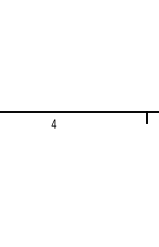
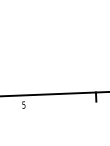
text: (53, 123) -> (23, 104), 4 -> 5

